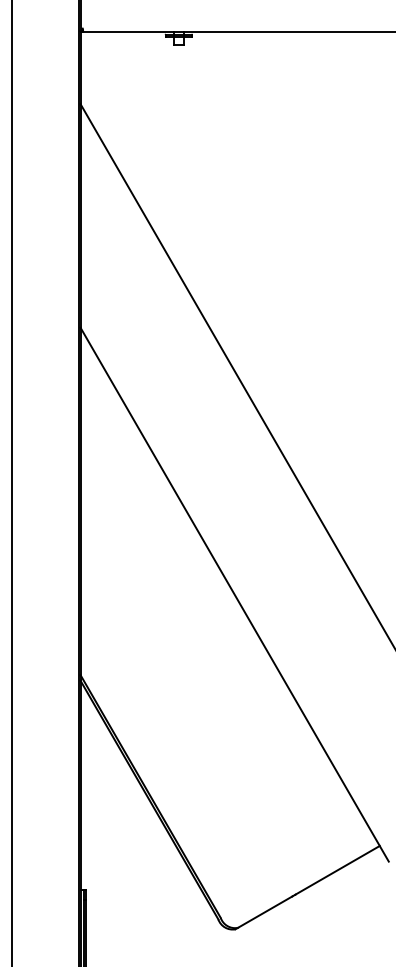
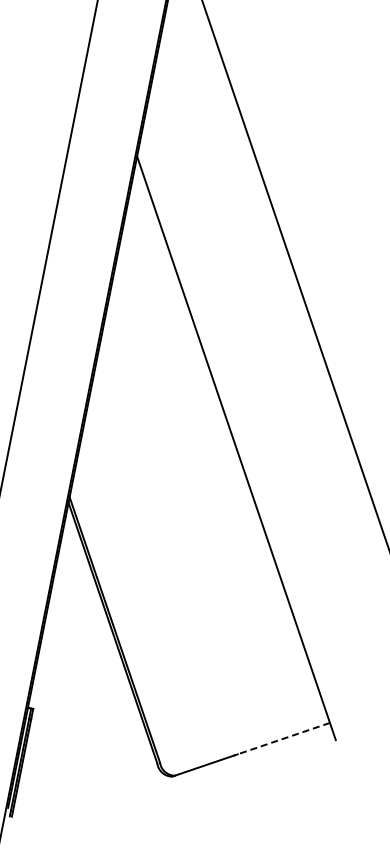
line: (337, 870) -> (283, 738), solid -> dashed

